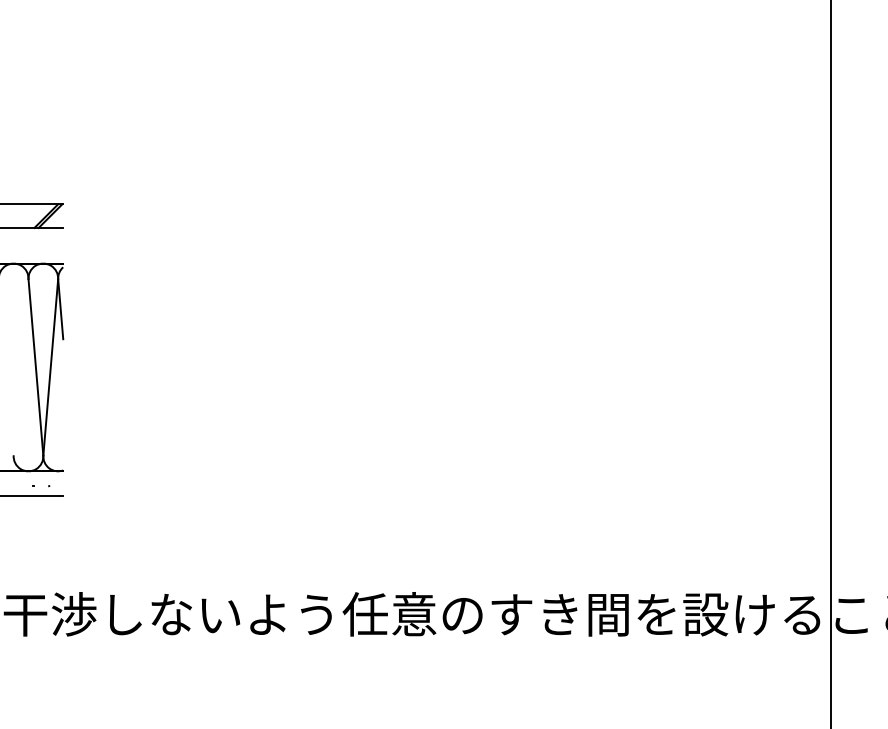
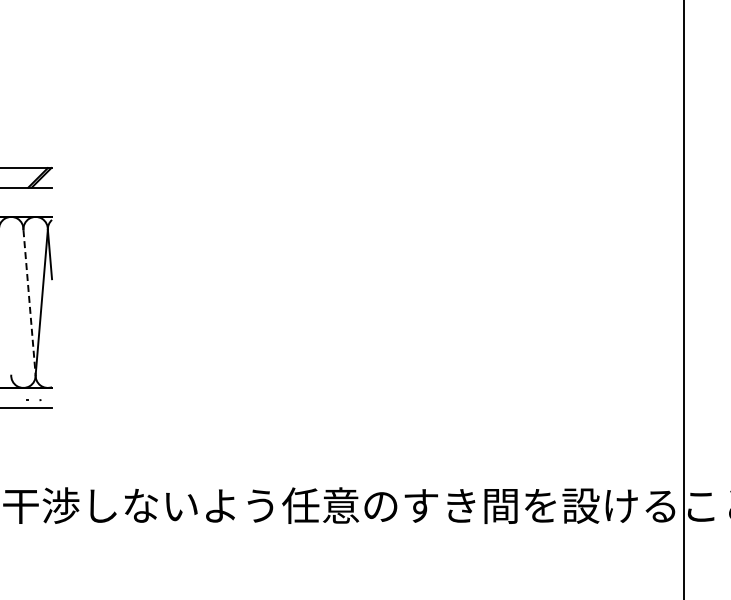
line: (35, 367) -> (29, 302), solid -> dashed

